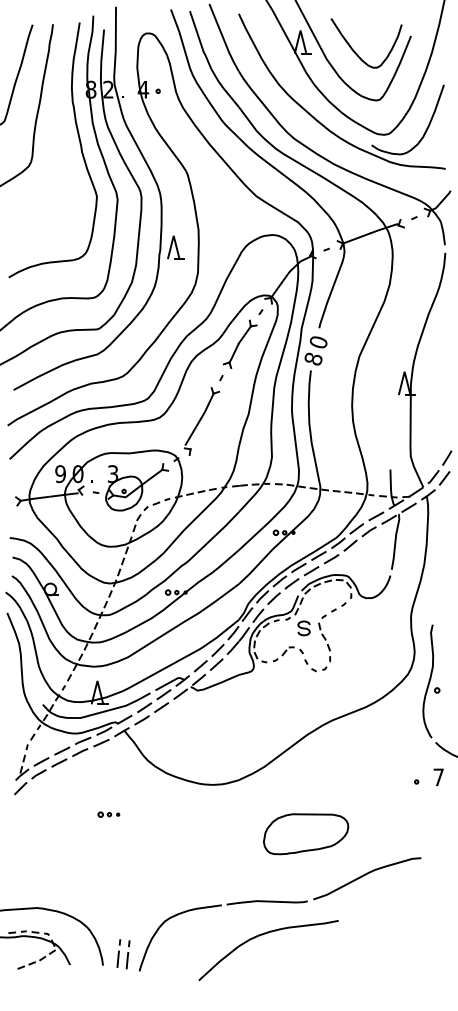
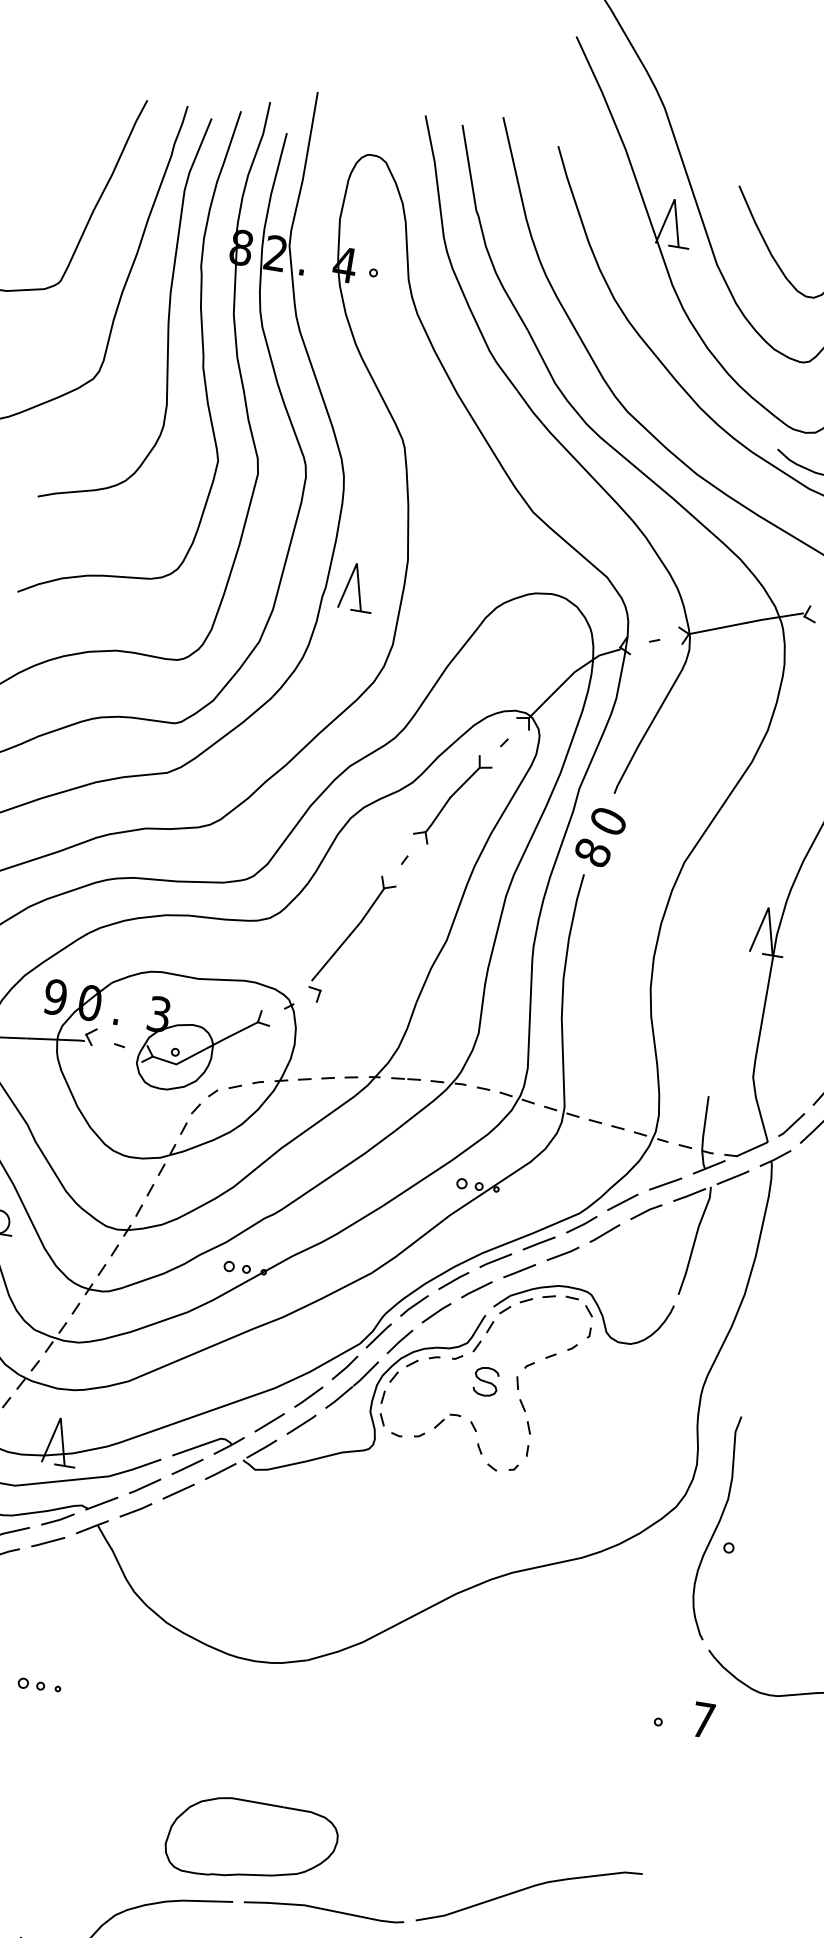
curve: (59, 127) -> (166, 312), added
part: (306, 834) -> (252, 1842), moved

